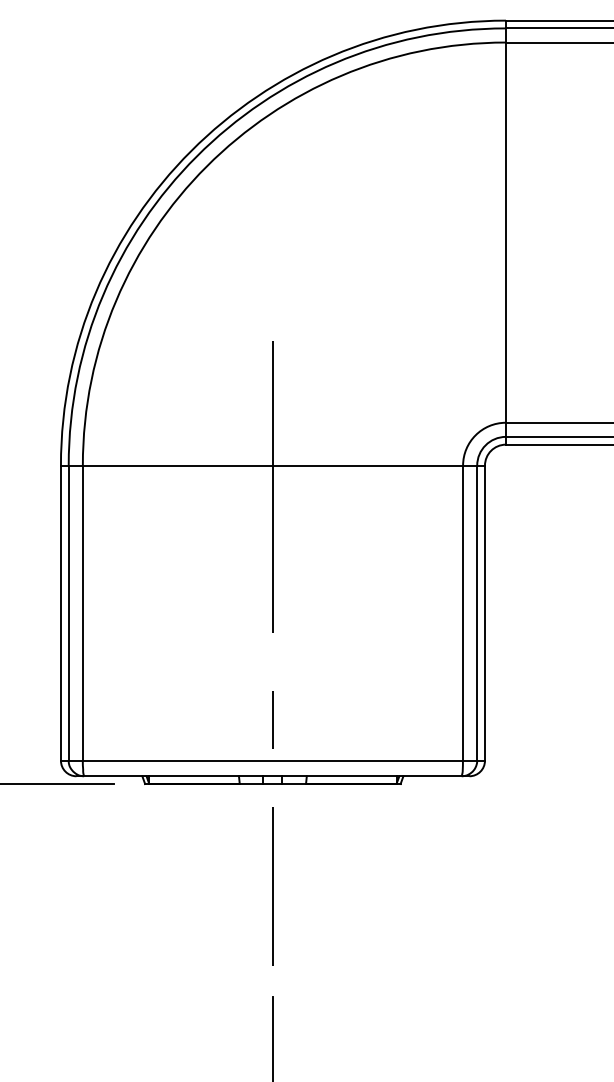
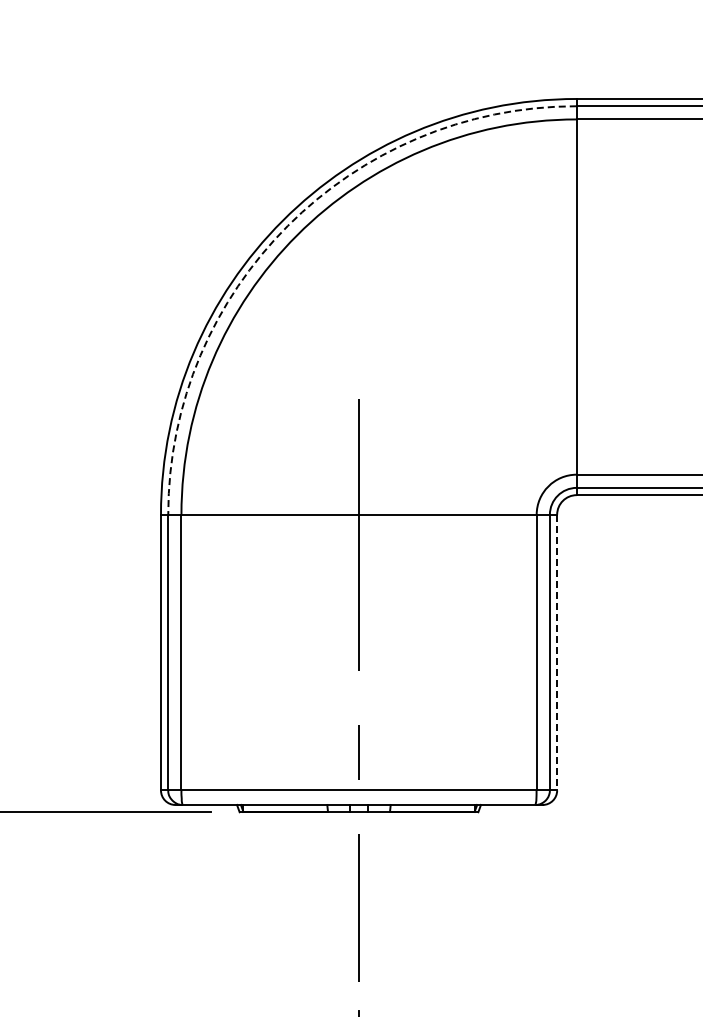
arc: (196, 156) -> (287, 225), solid -> dashed
line: (485, 613) -> (557, 652), solid -> dashed

